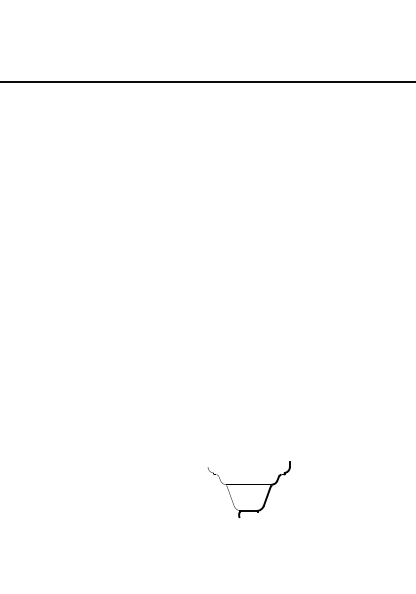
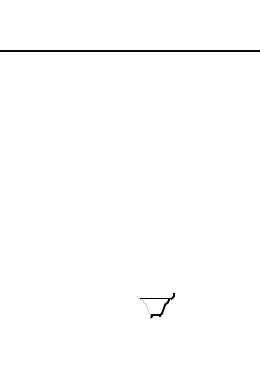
part: (248, 489) -> (155, 305), size x0.7

